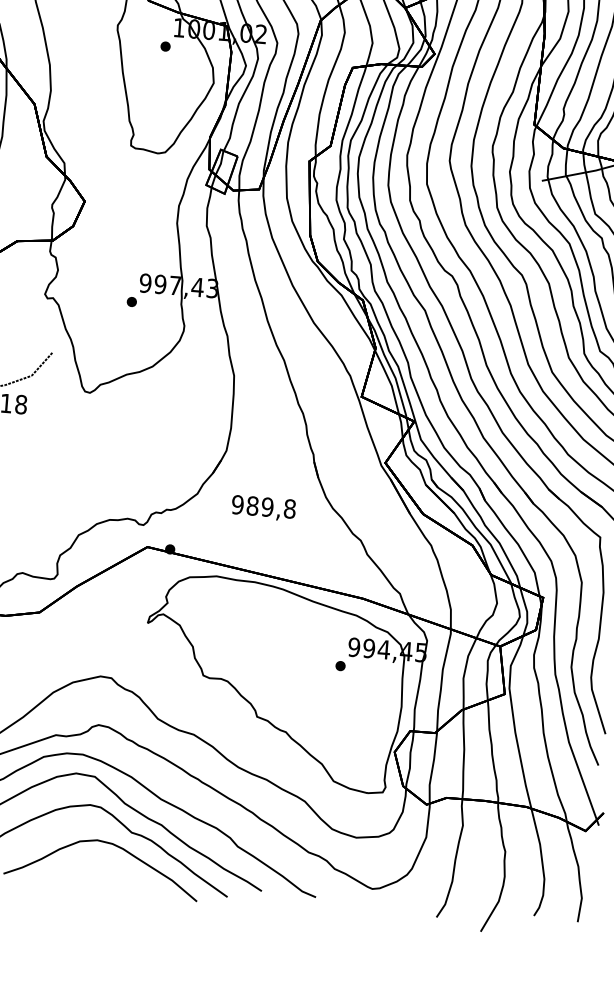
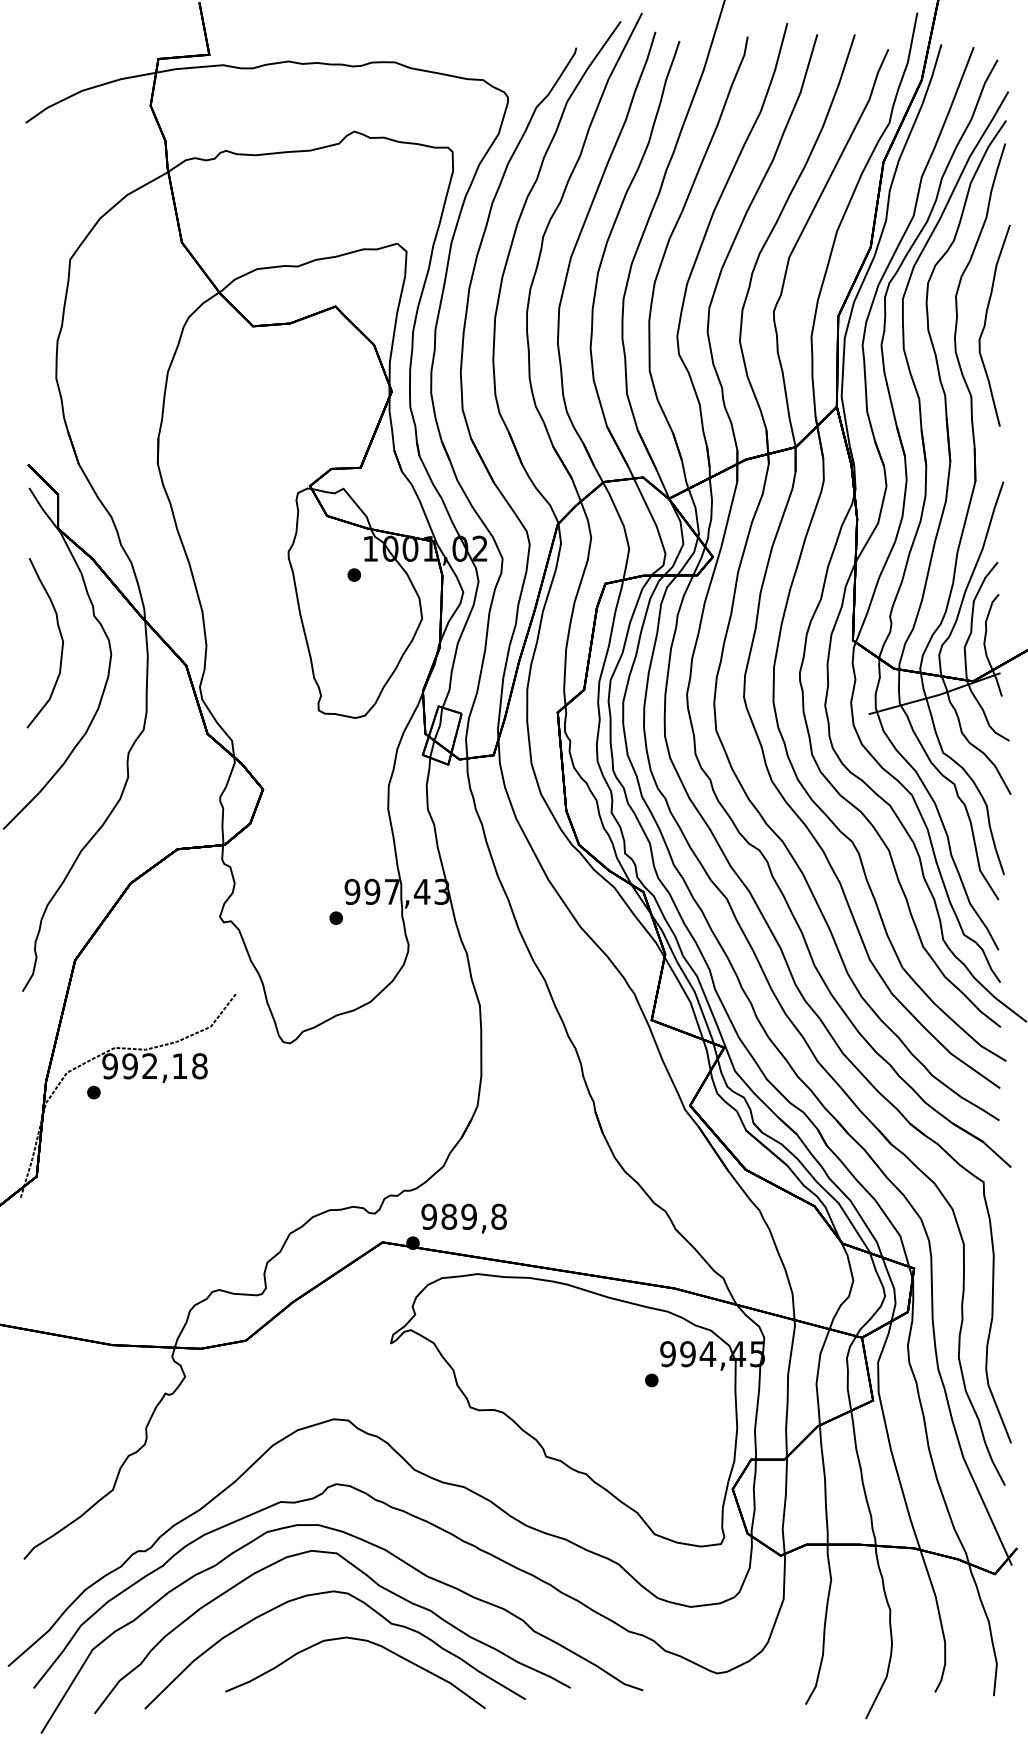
text: (263, 508) -> (463, 1218), moved

